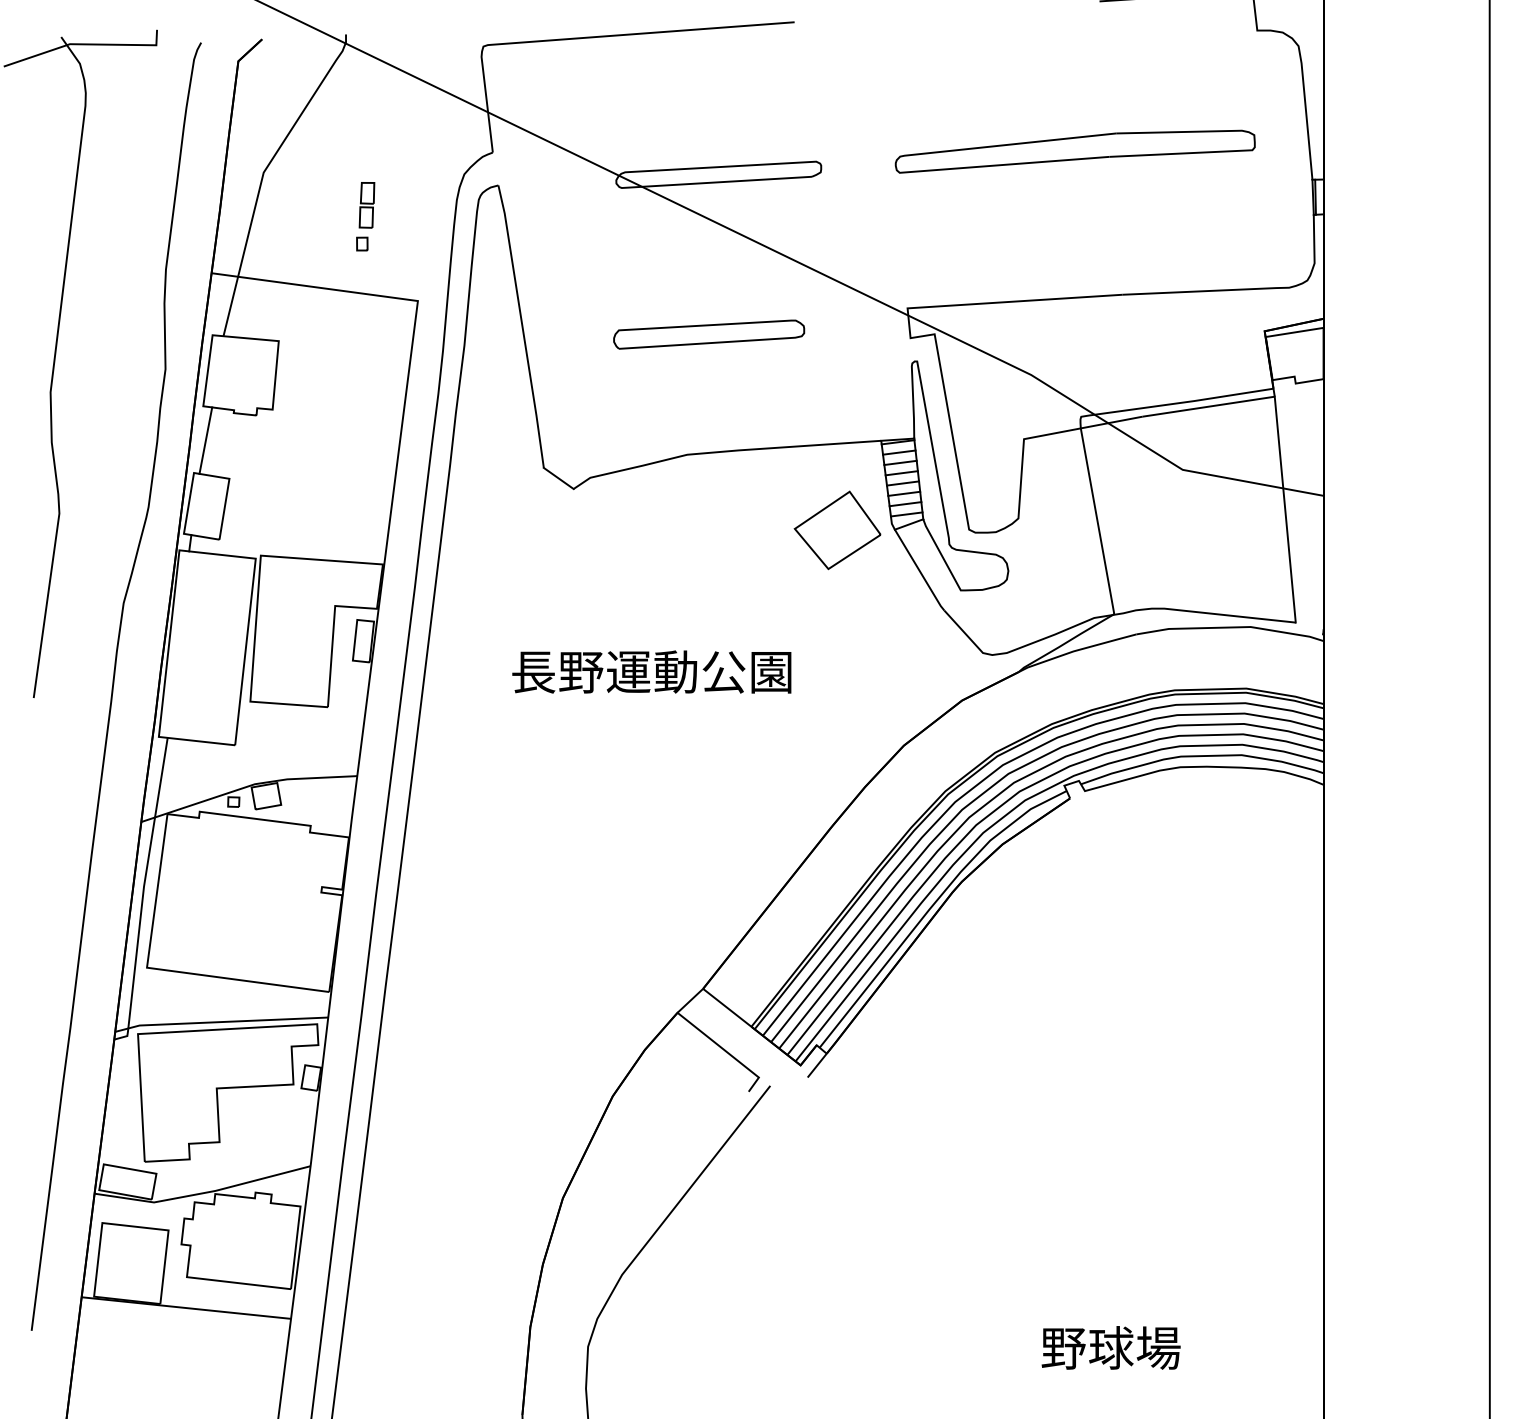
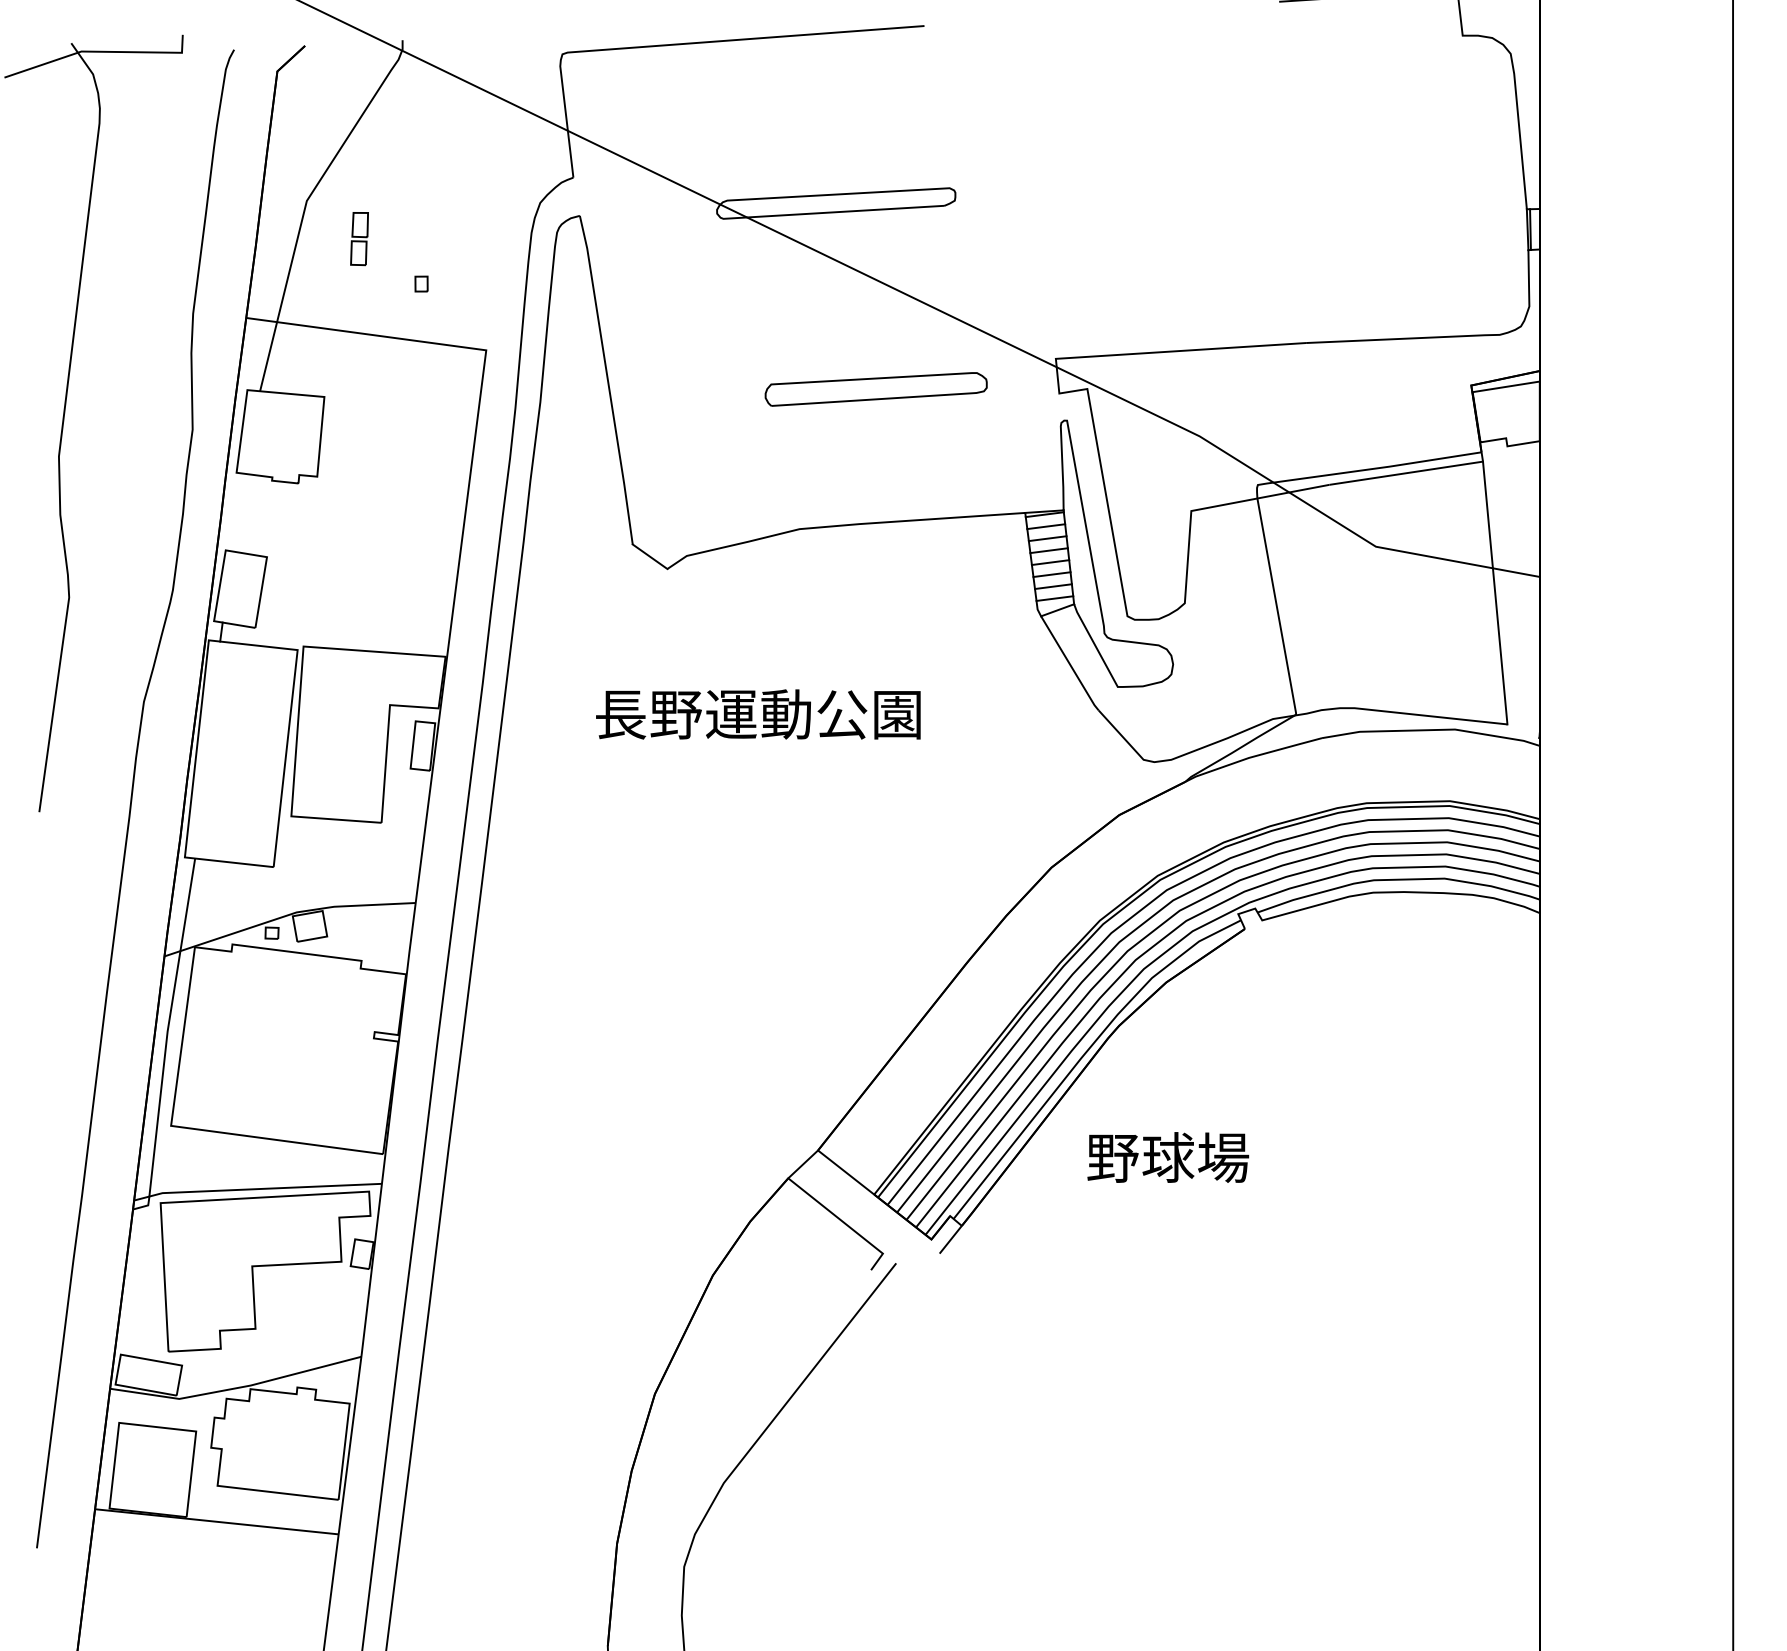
part: (1074, 151) -> (1250, 176), removed
part: (366, 205) -> (358, 239), moved
part: (709, 334) -> (876, 389), moved
line: (205, 440) -> (239, 512), removed
part: (837, 530) -> (974, 617), removed
text: (651, 671) -> (757, 713), moved
text: (1110, 1347) -> (1167, 1157), moved

